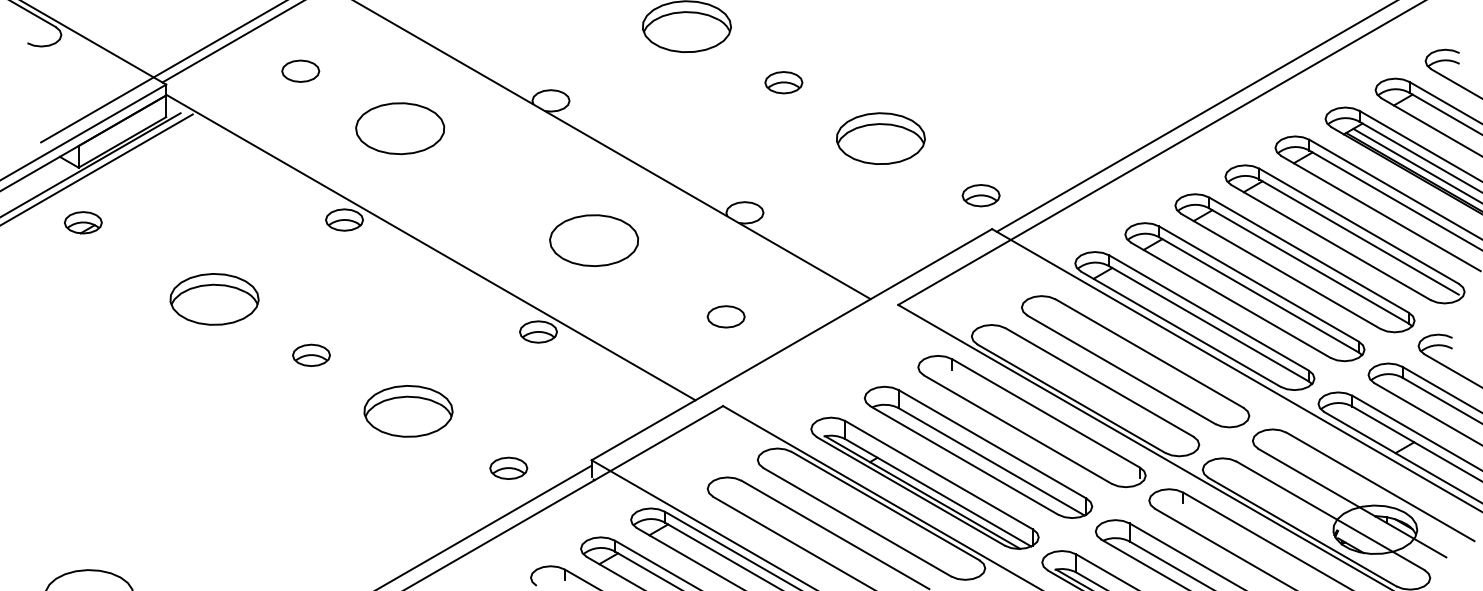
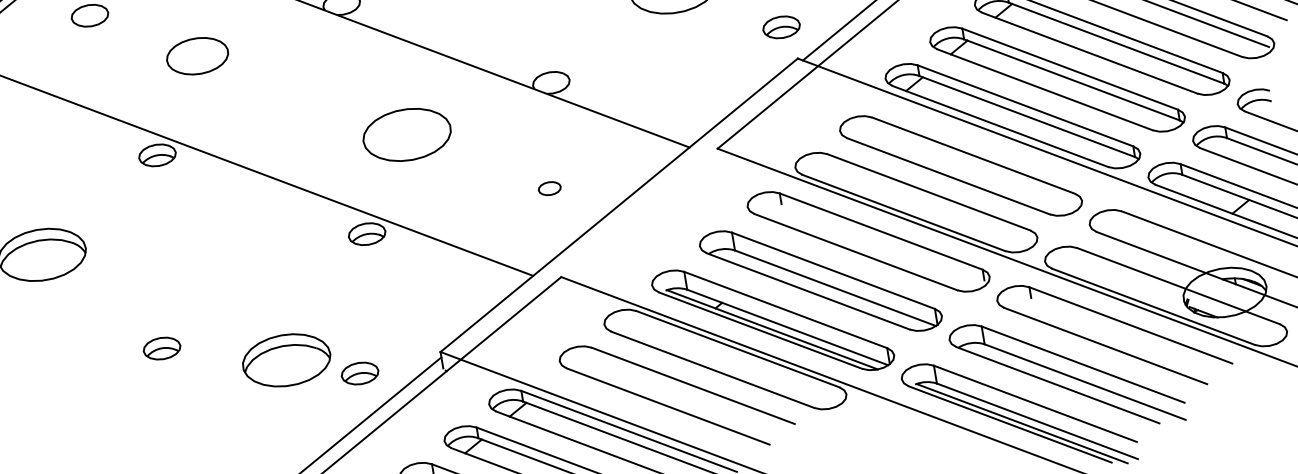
part: (400, 128) -> (197, 55), size x0.7
part: (725, 316) -> (549, 188), size x0.6
part: (311, 354) -> (161, 347), moved
part: (408, 411) -> (286, 360), moved

